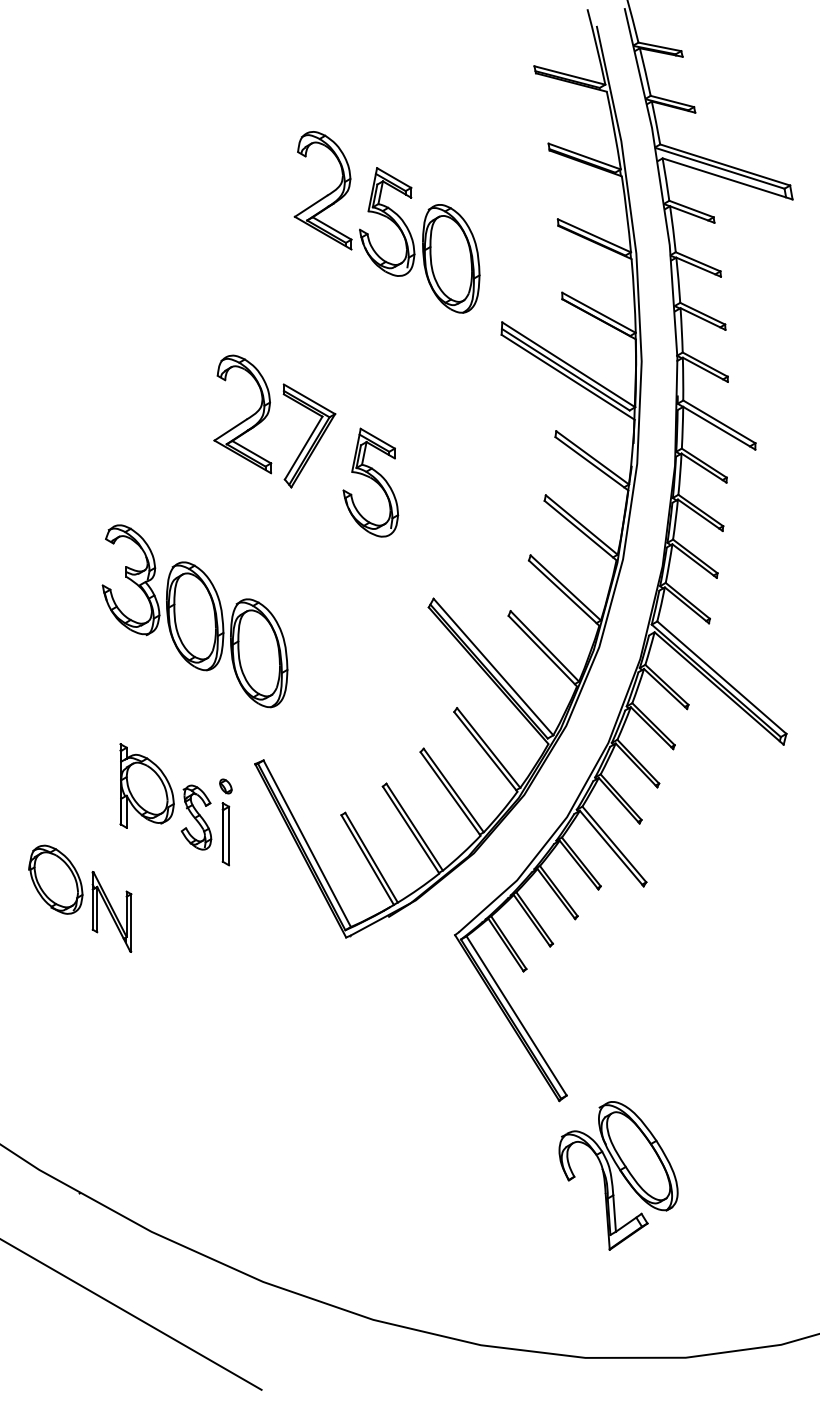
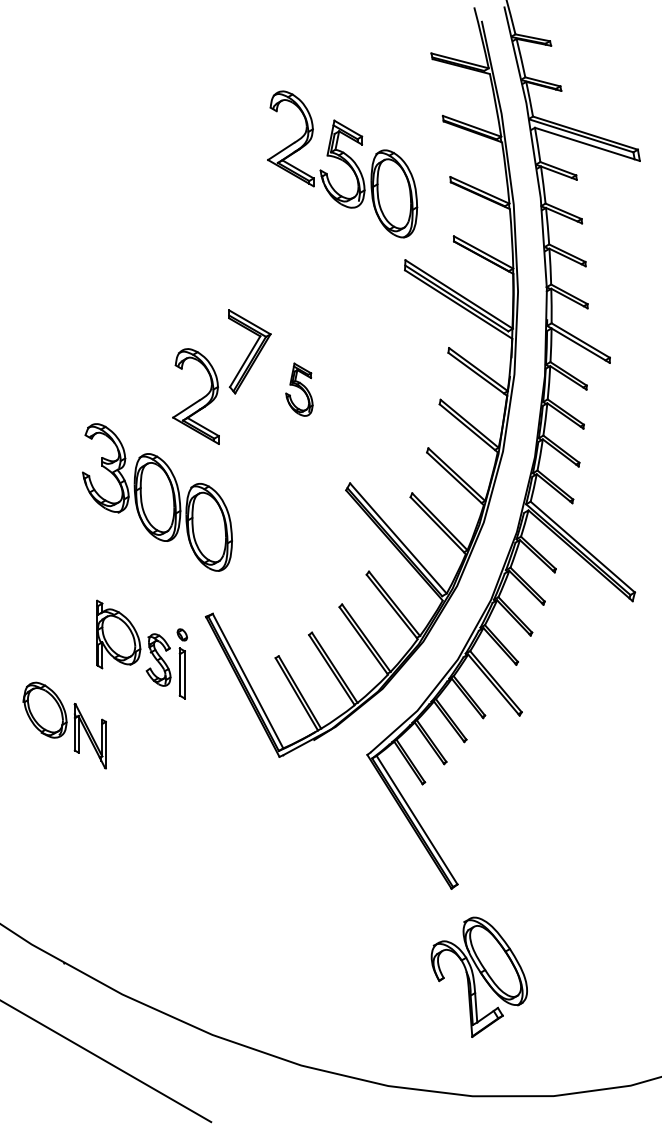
part: (387, 222) -> (342, 164), moved
part: (242, 414) -> (195, 396), moved
part: (370, 482) -> (299, 389), size x0.6
part: (617, 1174) -> (478, 976), moved

